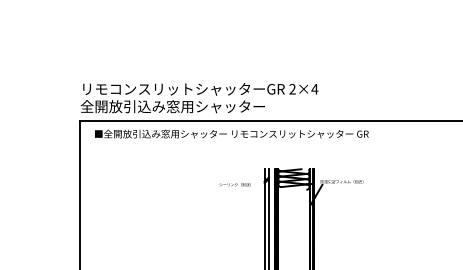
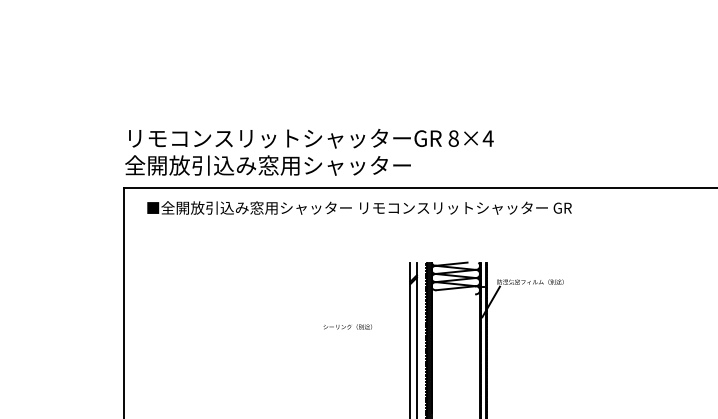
text: (292, 89) -> (453, 138), 2×4 -> 8×4
text: (235, 184) -> (348, 326), moved

